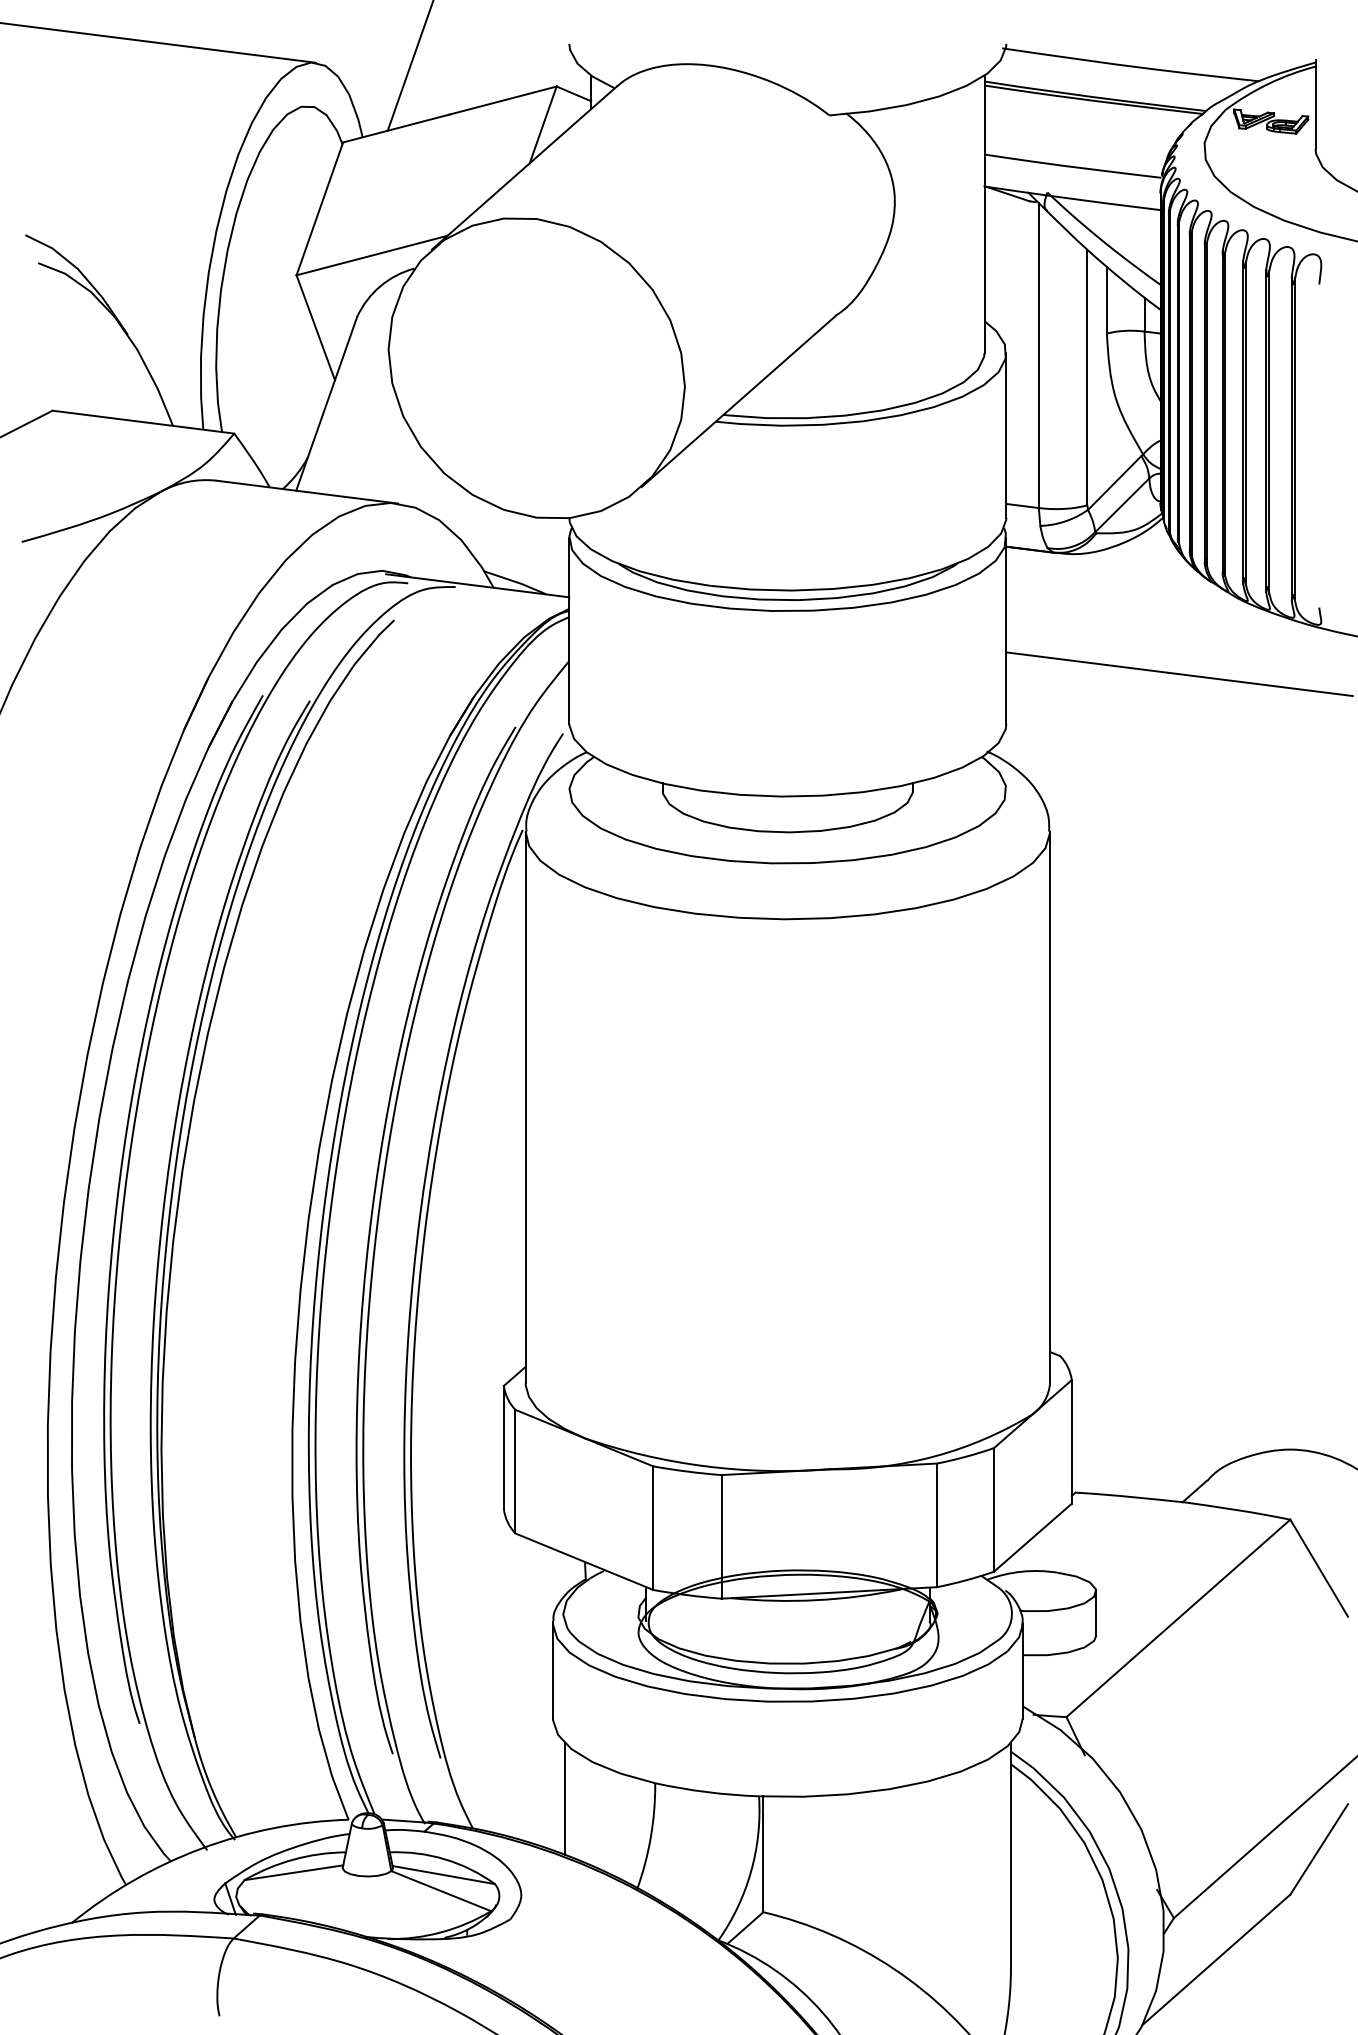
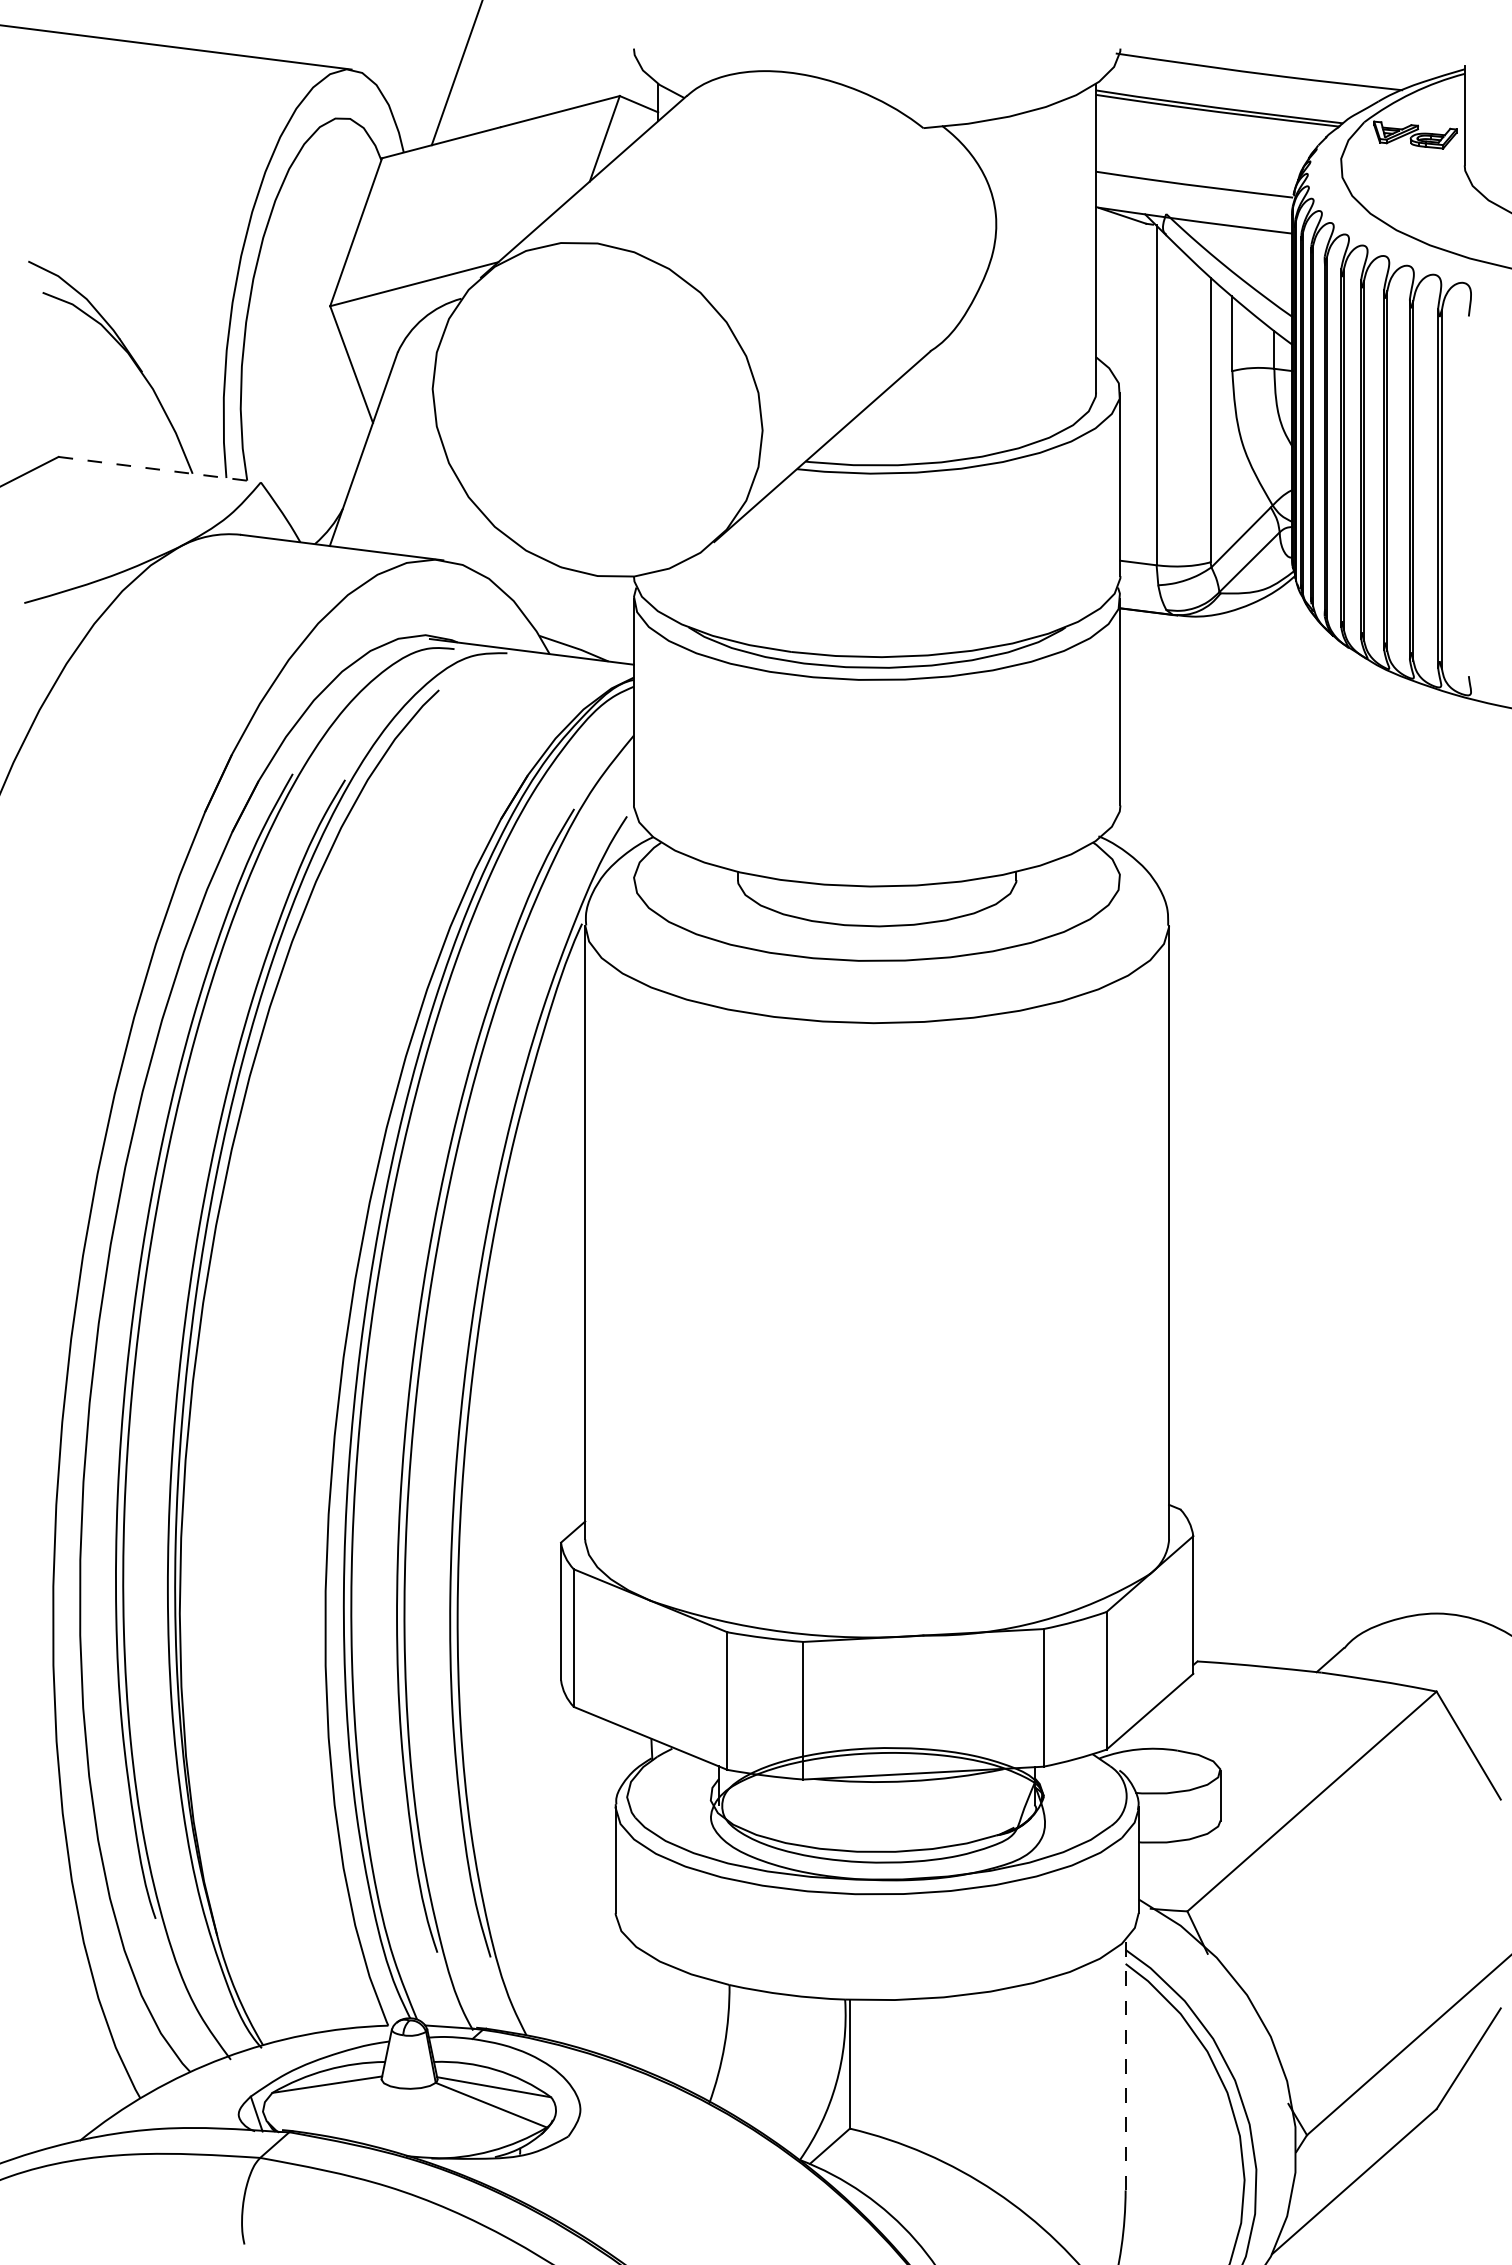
line: (143, 421) -> (159, 469), solid -> dashed
line: (1179, 674) -> (1313, 750), removed
line: (564, 1798) -> (628, 2002), removed
line: (1010, 1854) -> (1125, 2064), solid -> dashed

